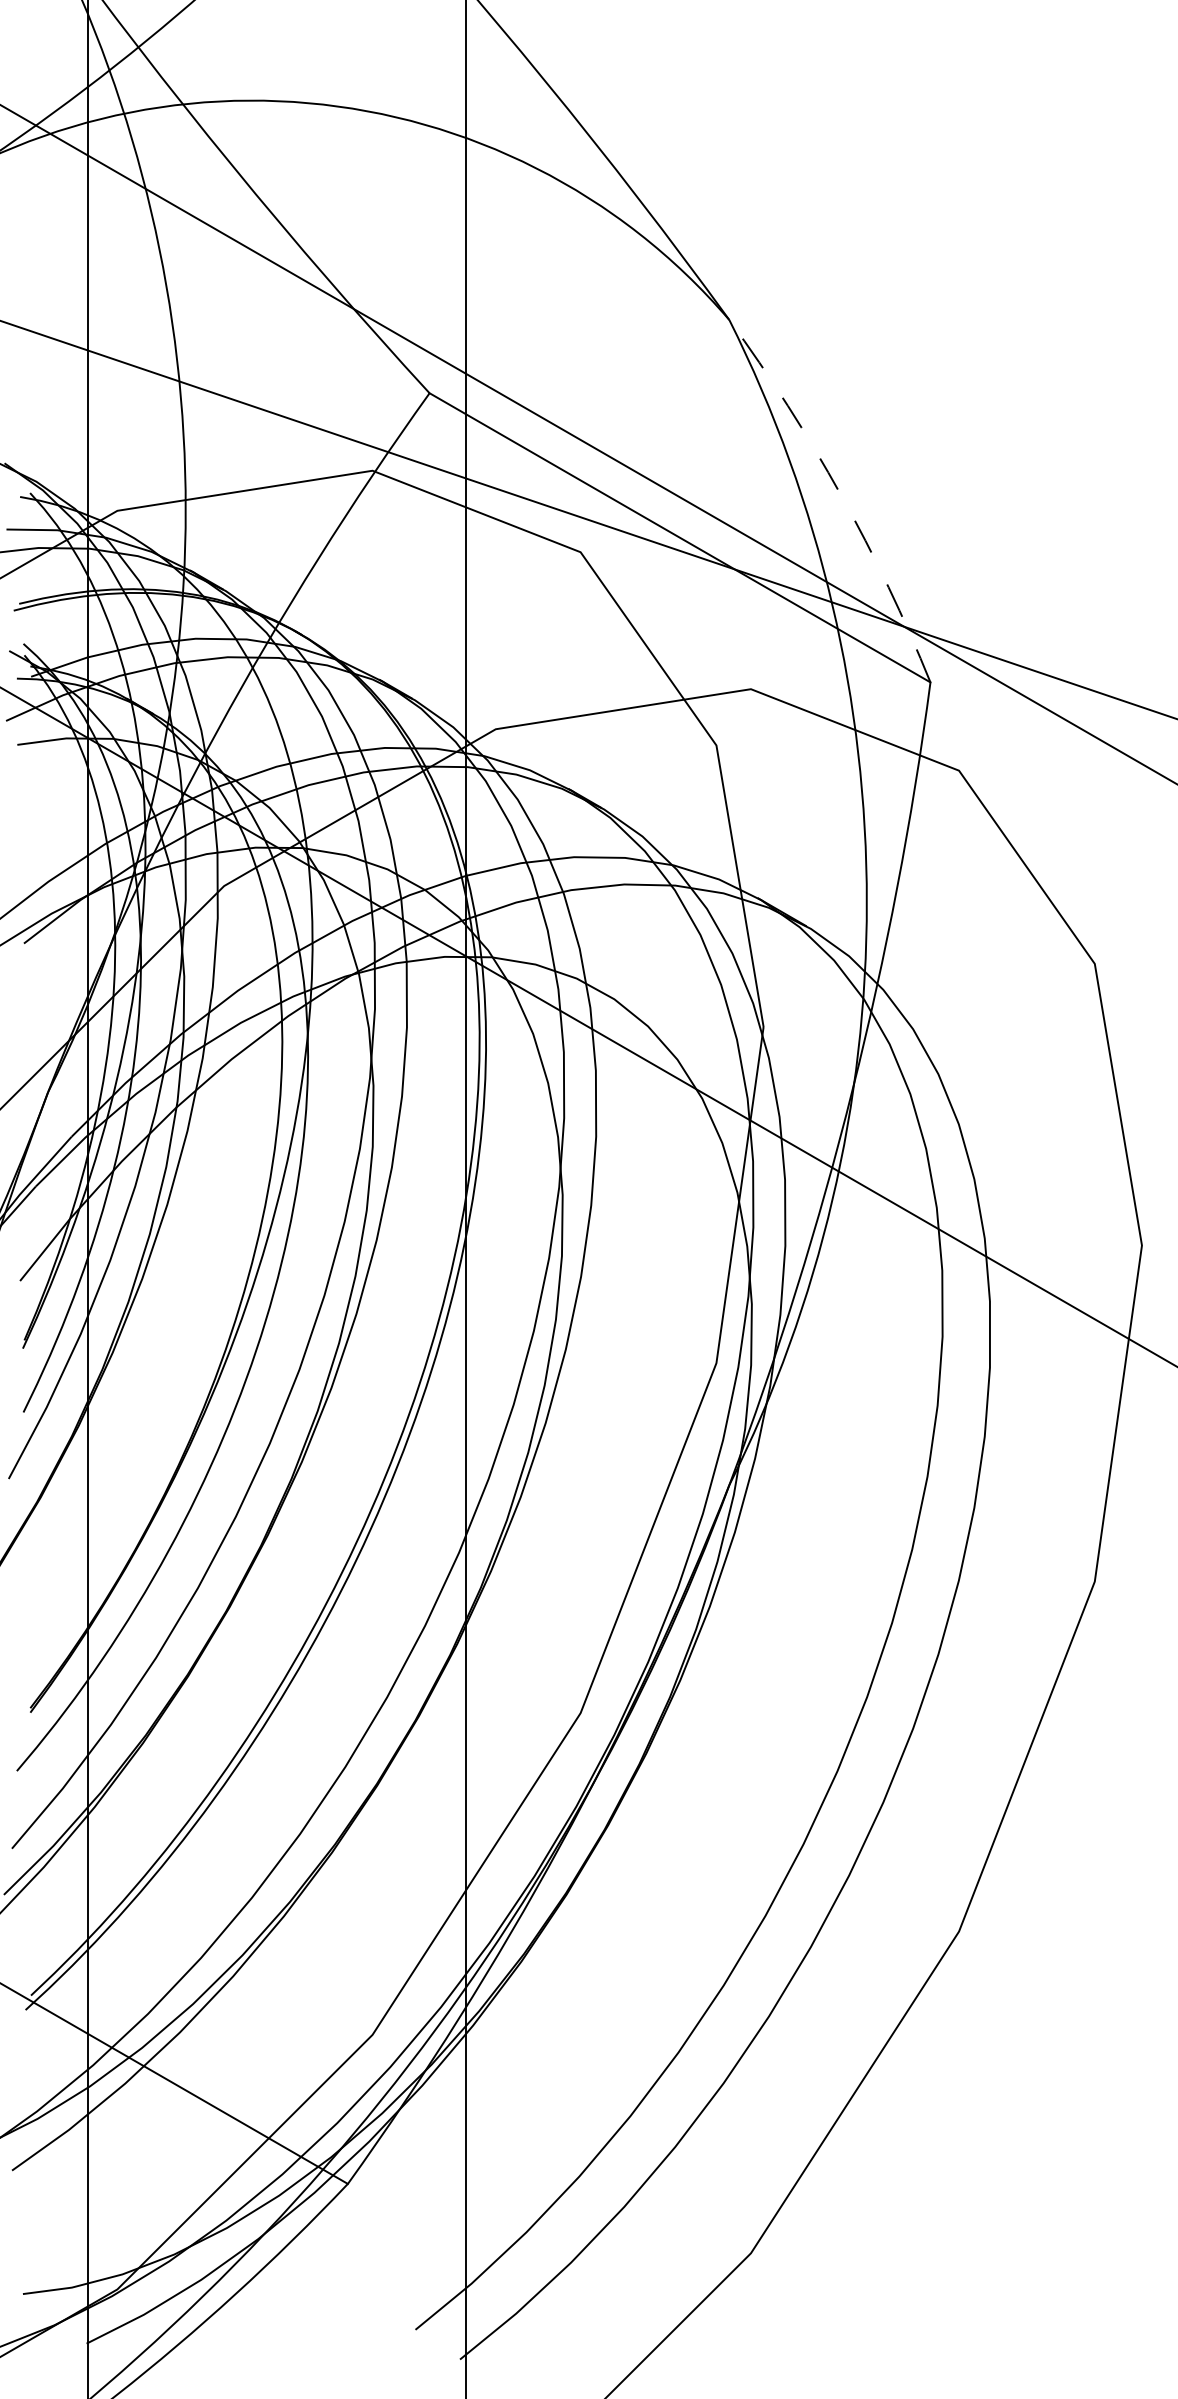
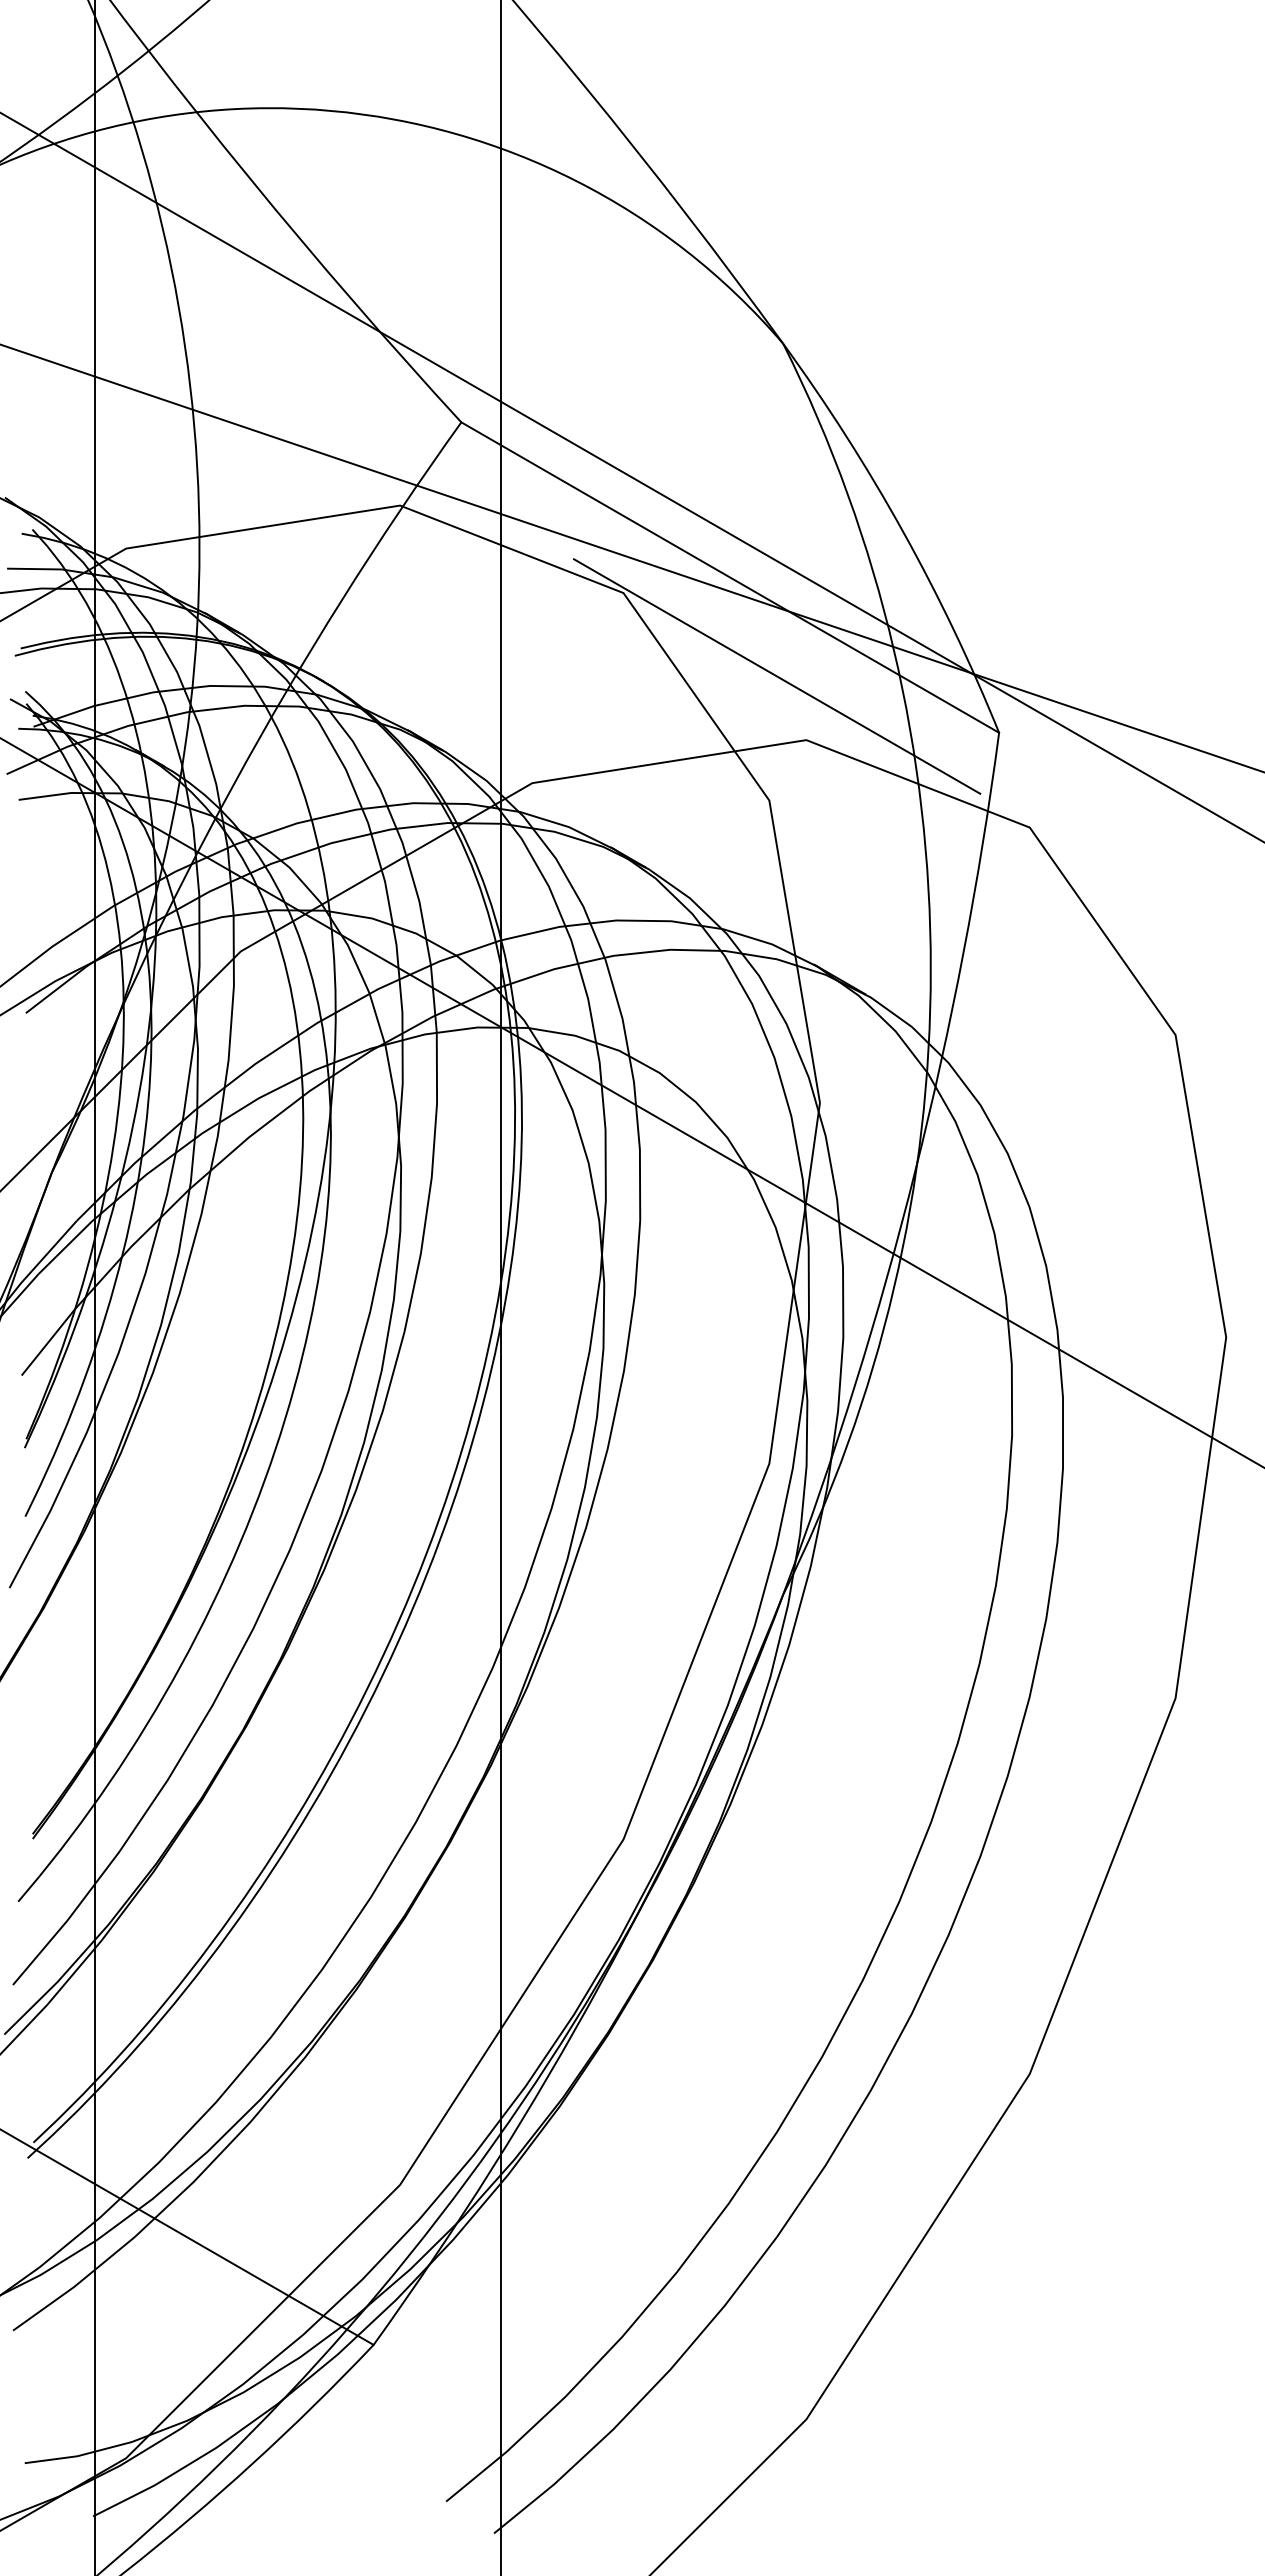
arc: (841, 494) -> (903, 531), dashed -> solid
line: (723, 629) -> (776, 676), added

